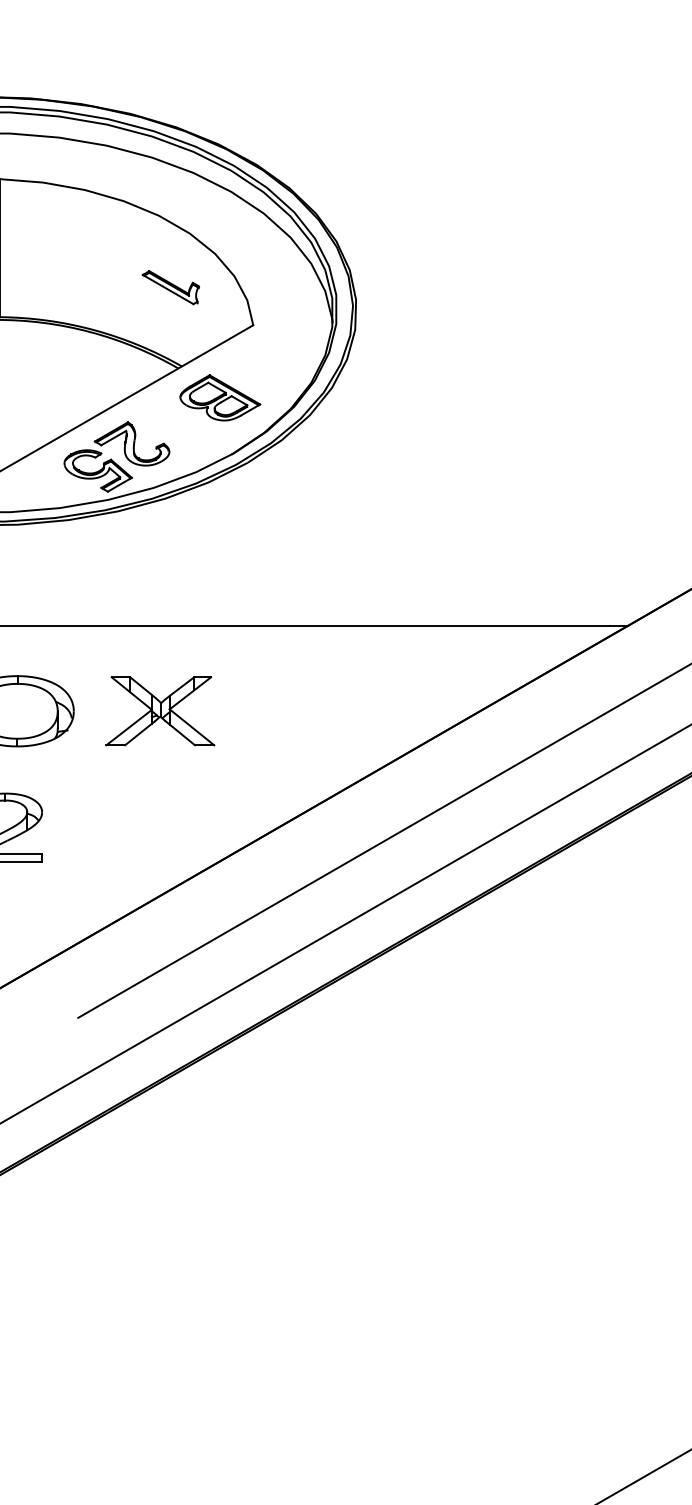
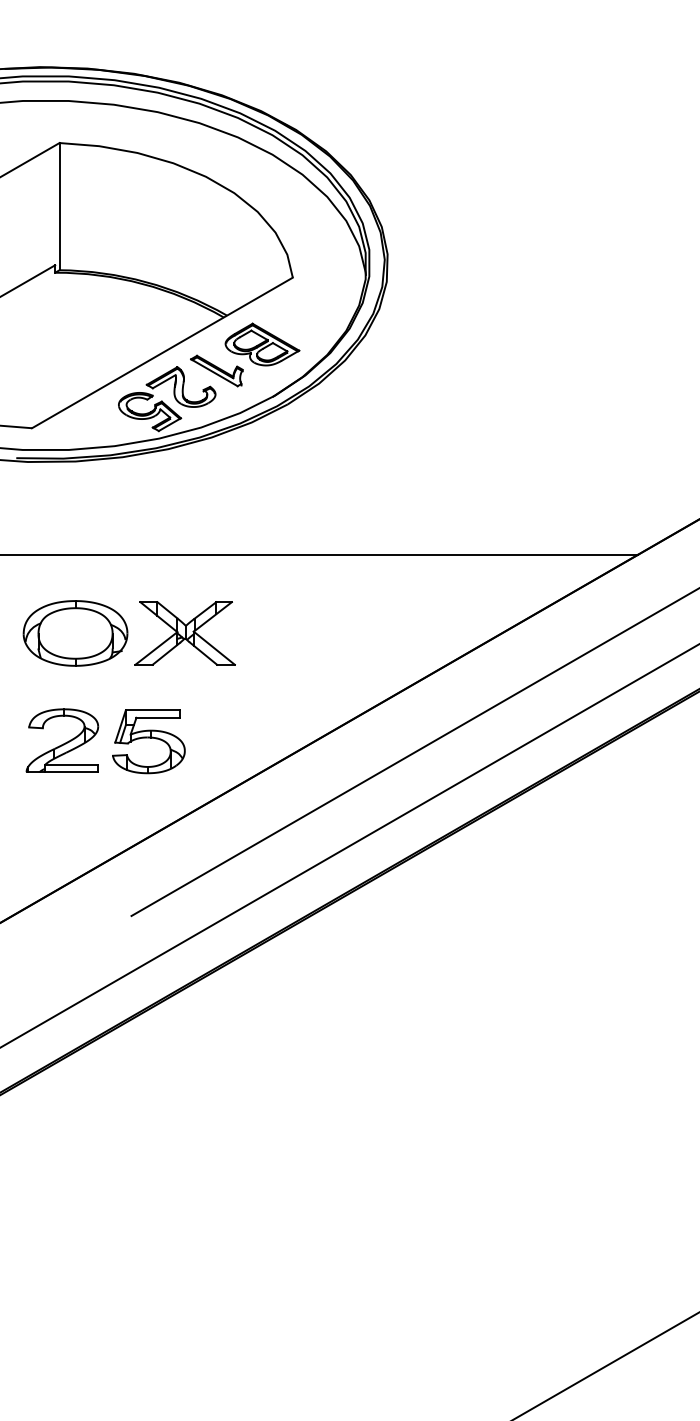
part: (170, 287) -> (216, 370), moved
part: (159, 711) -> (184, 633), moved
part: (96, 828) -> (148, 741), added

